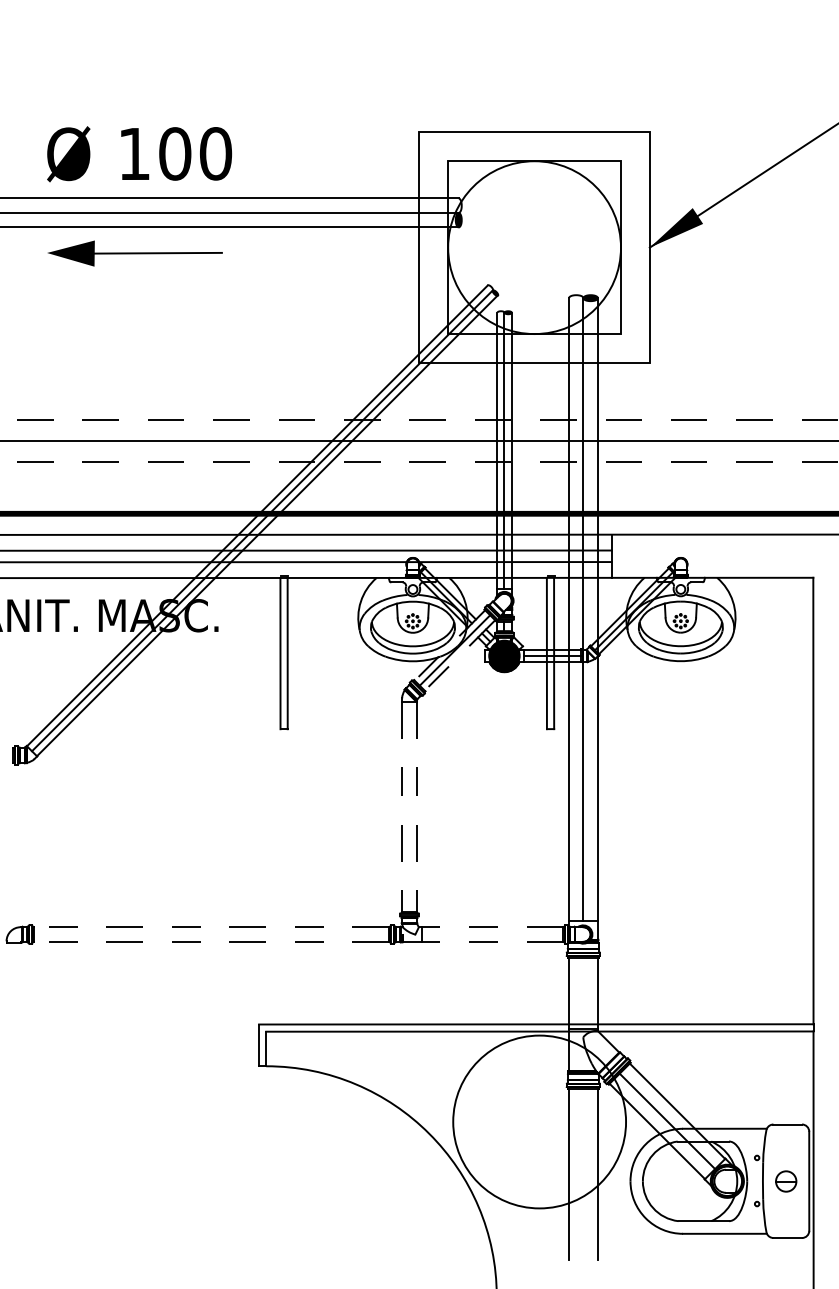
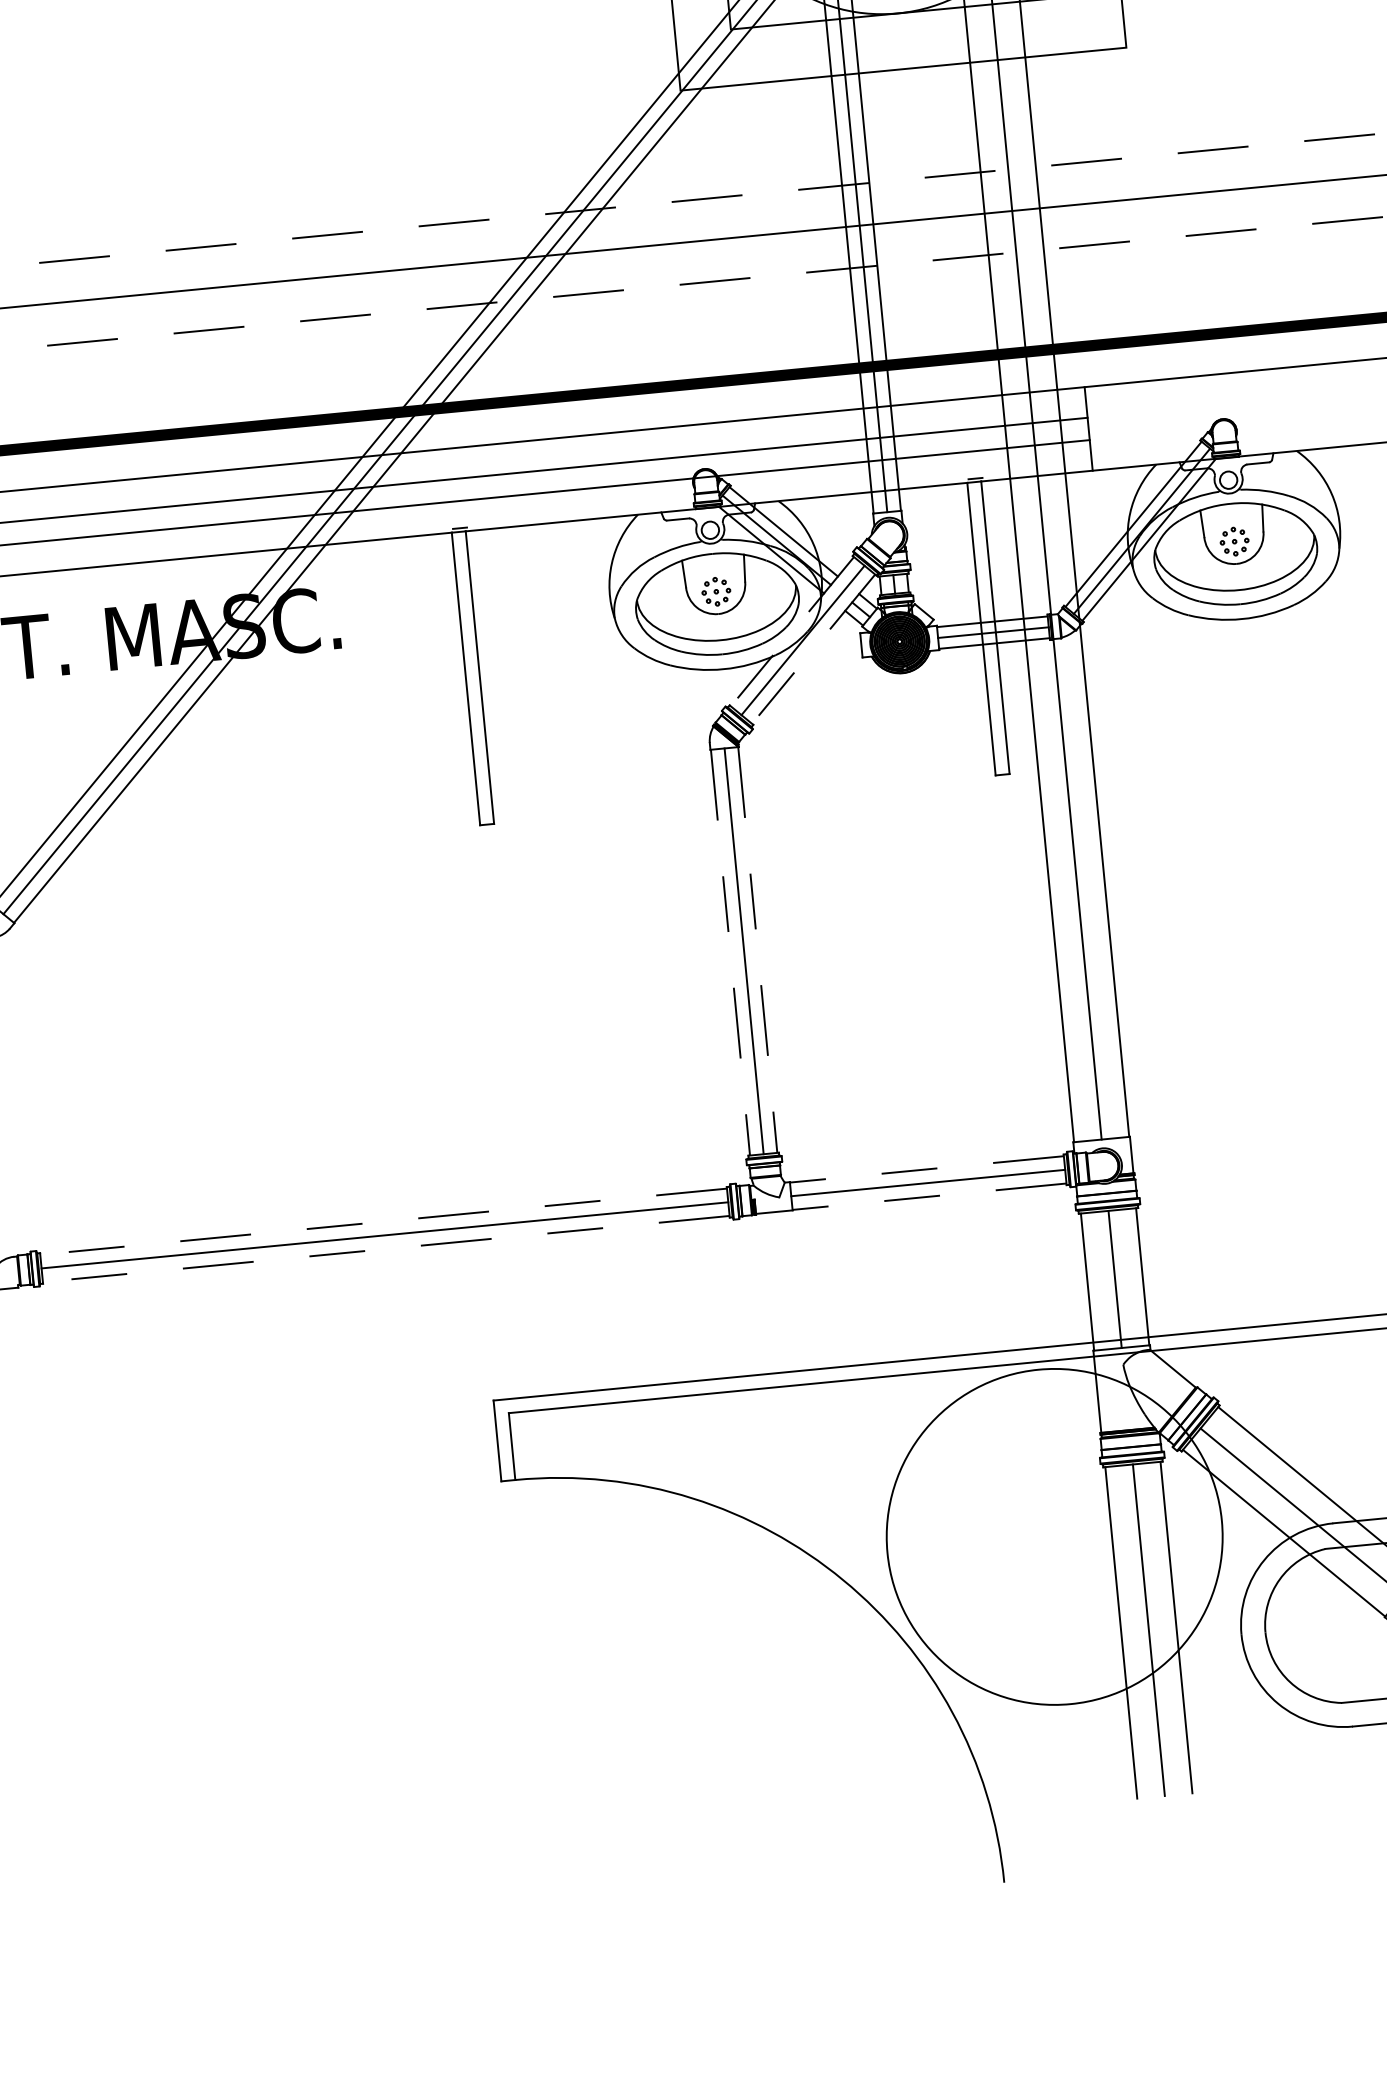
line: (409, 806) -> (744, 950), added
line: (211, 934) -> (384, 1235), added
line: (492, 934) -> (928, 1182), added
line: (583, 992) -> (1115, 1278), added
line: (583, 1174) -> (1149, 1630), added

